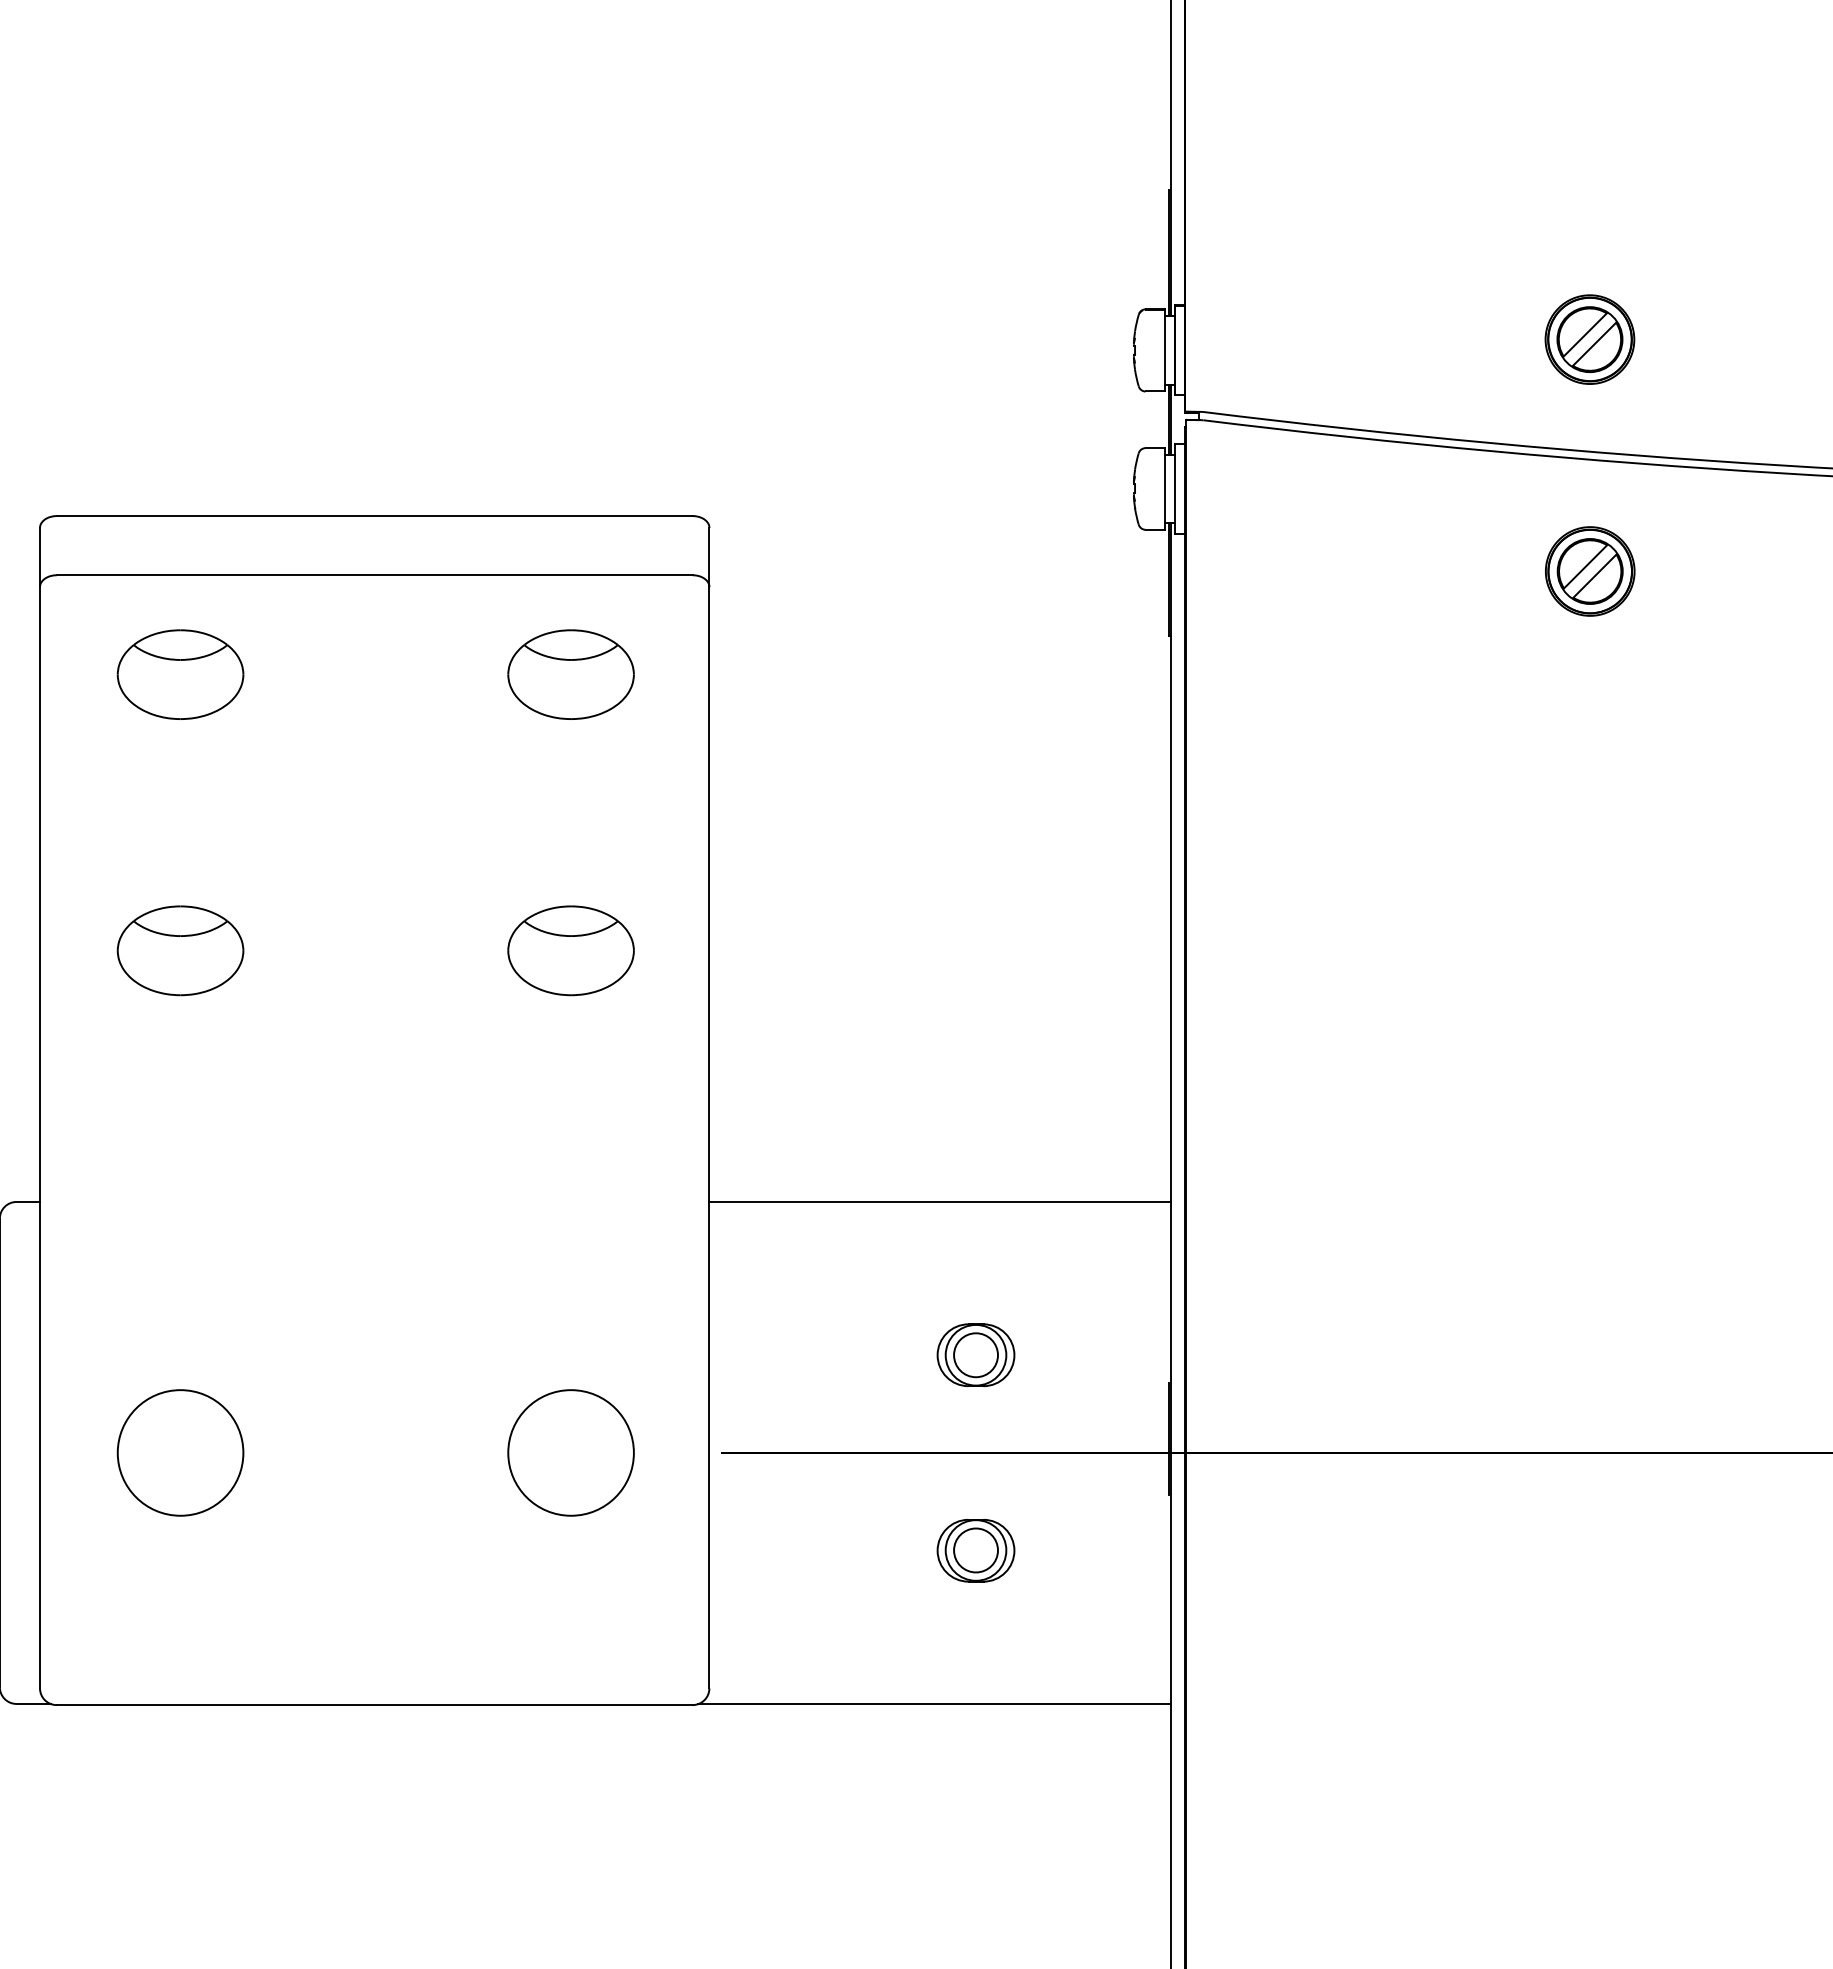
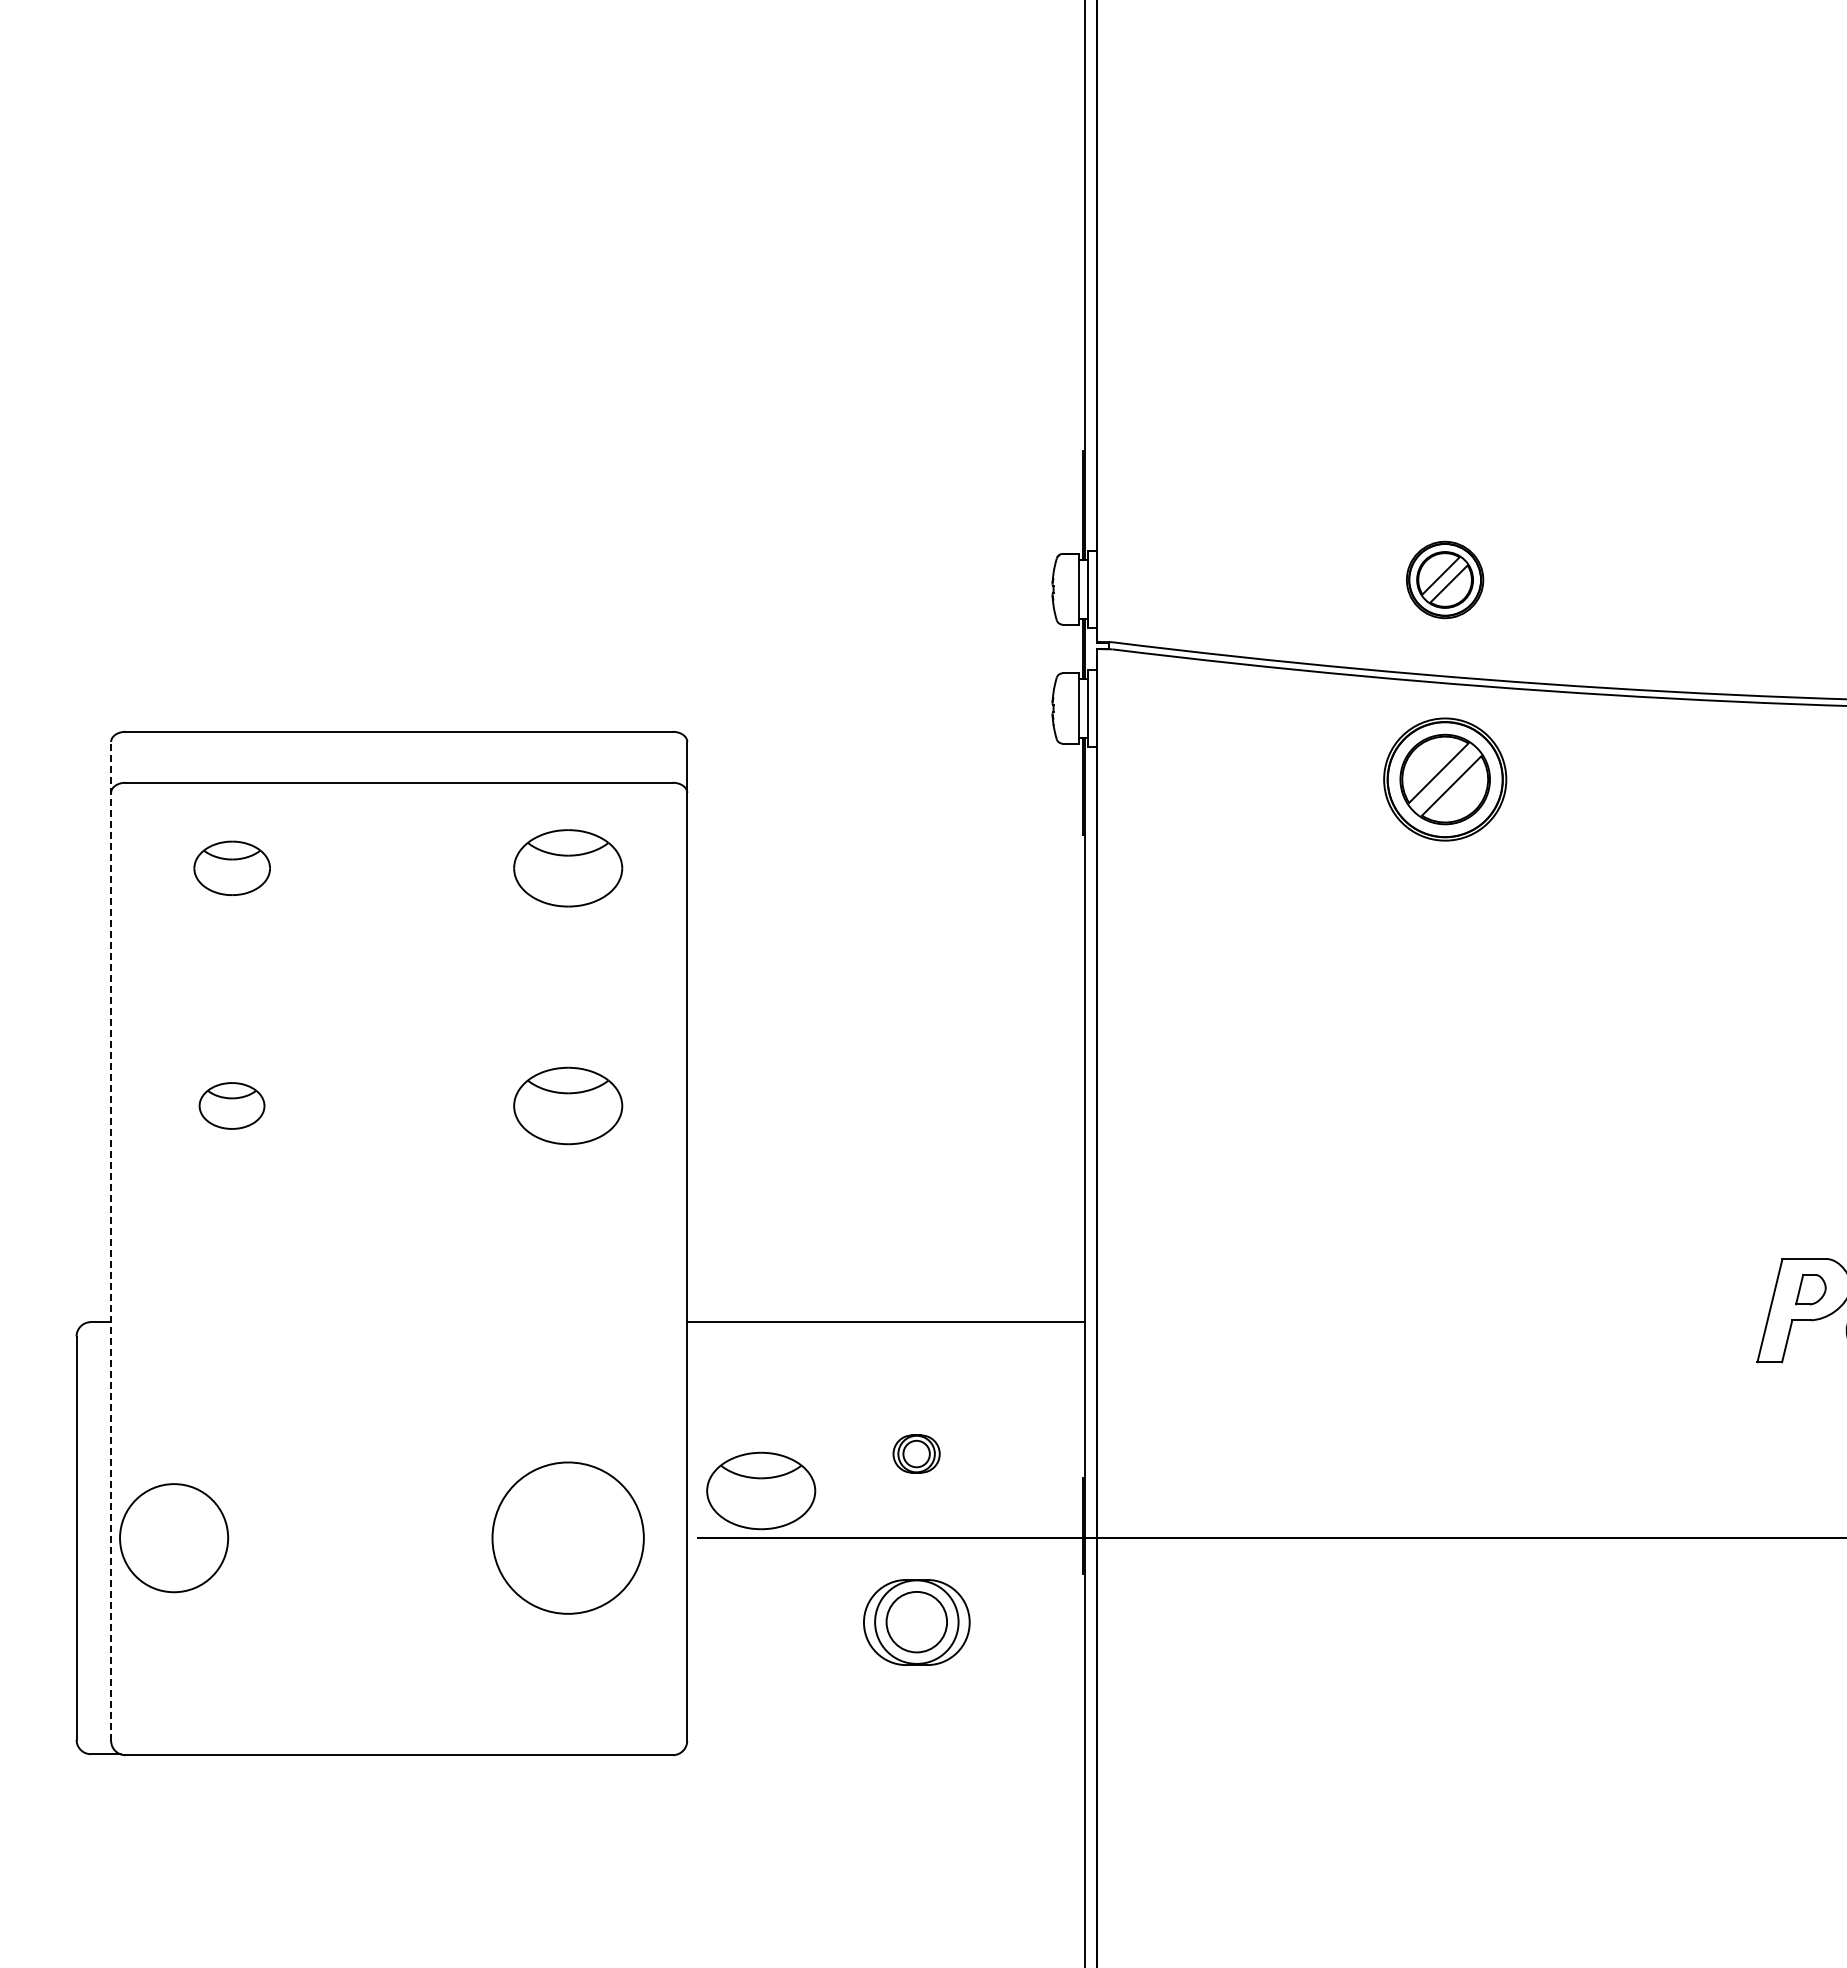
part: (1590, 571) -> (1445, 779), size x1.6
part: (181, 674) -> (232, 868), size x0.7
part: (179, 950) -> (231, 1105), size x0.6
line: (40, 1107) -> (111, 1240), solid -> dashed
part: (975, 1354) -> (916, 1453), size x0.7
part: (795, 1397) -> (761, 1490), added
circle: (181, 1453) -> (174, 1538), moved
circle: (571, 1453) -> (568, 1538), size x1.4
part: (975, 1549) -> (916, 1621), size x1.6
line: (933, 1704) -> (880, 1754), removed

